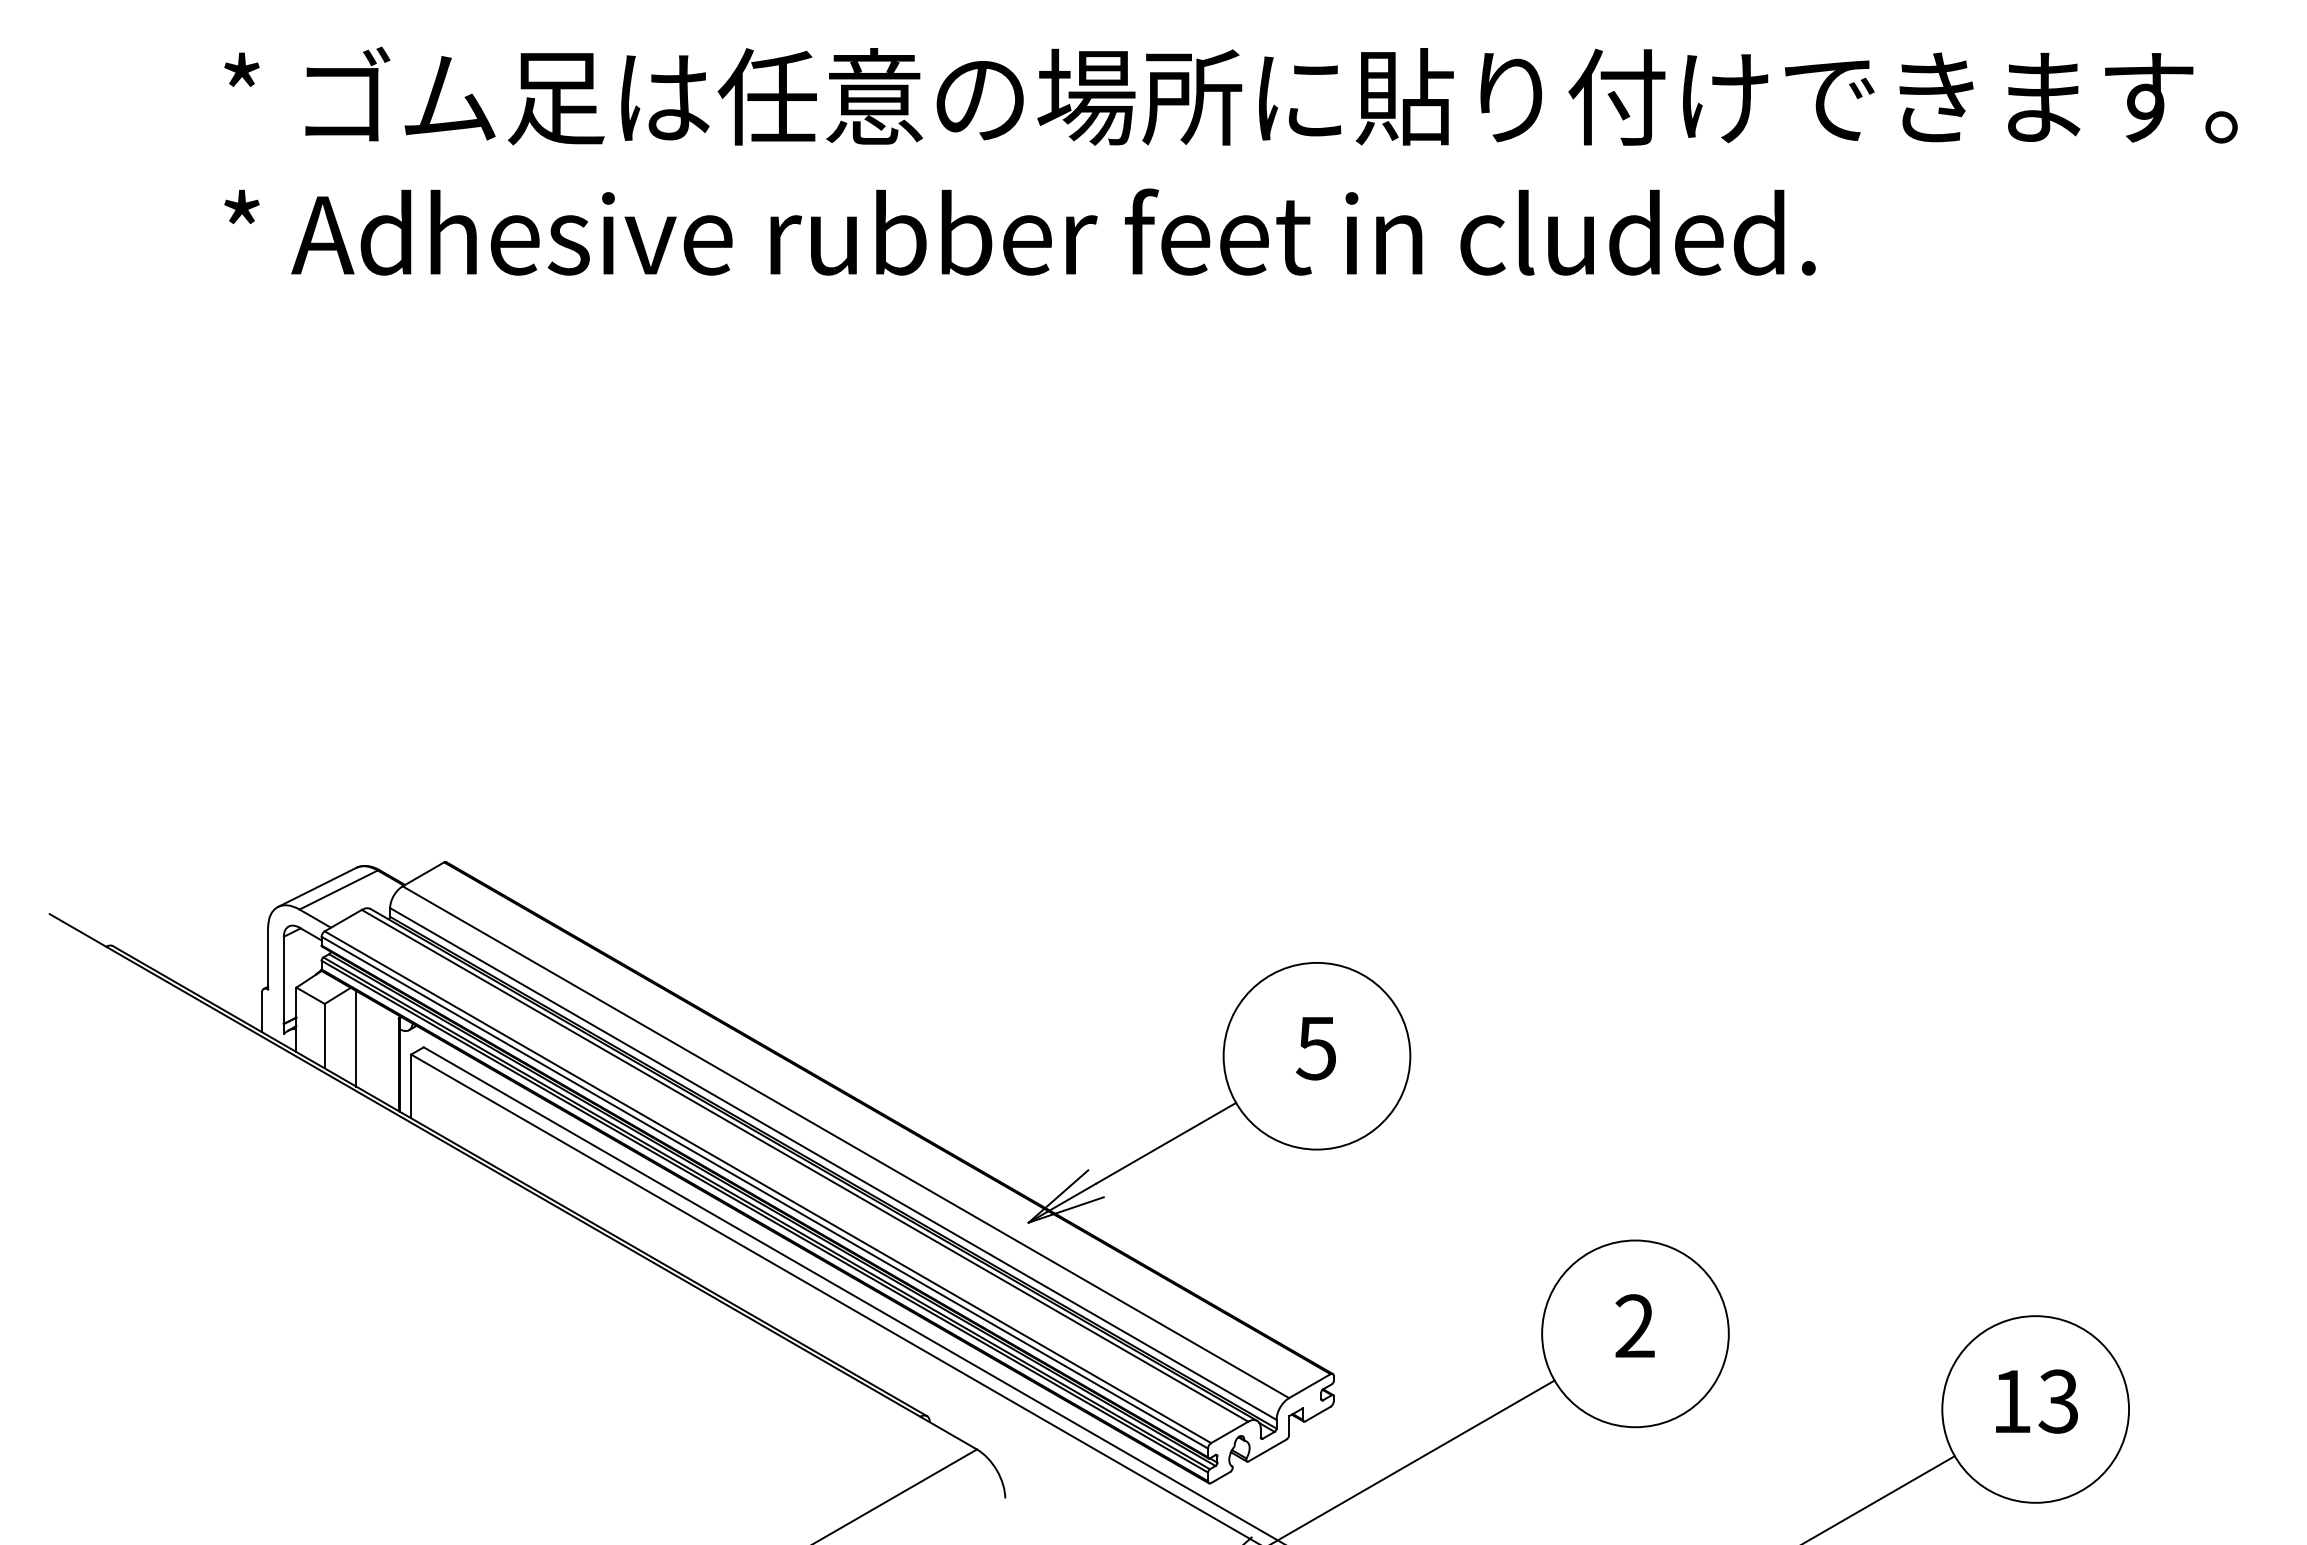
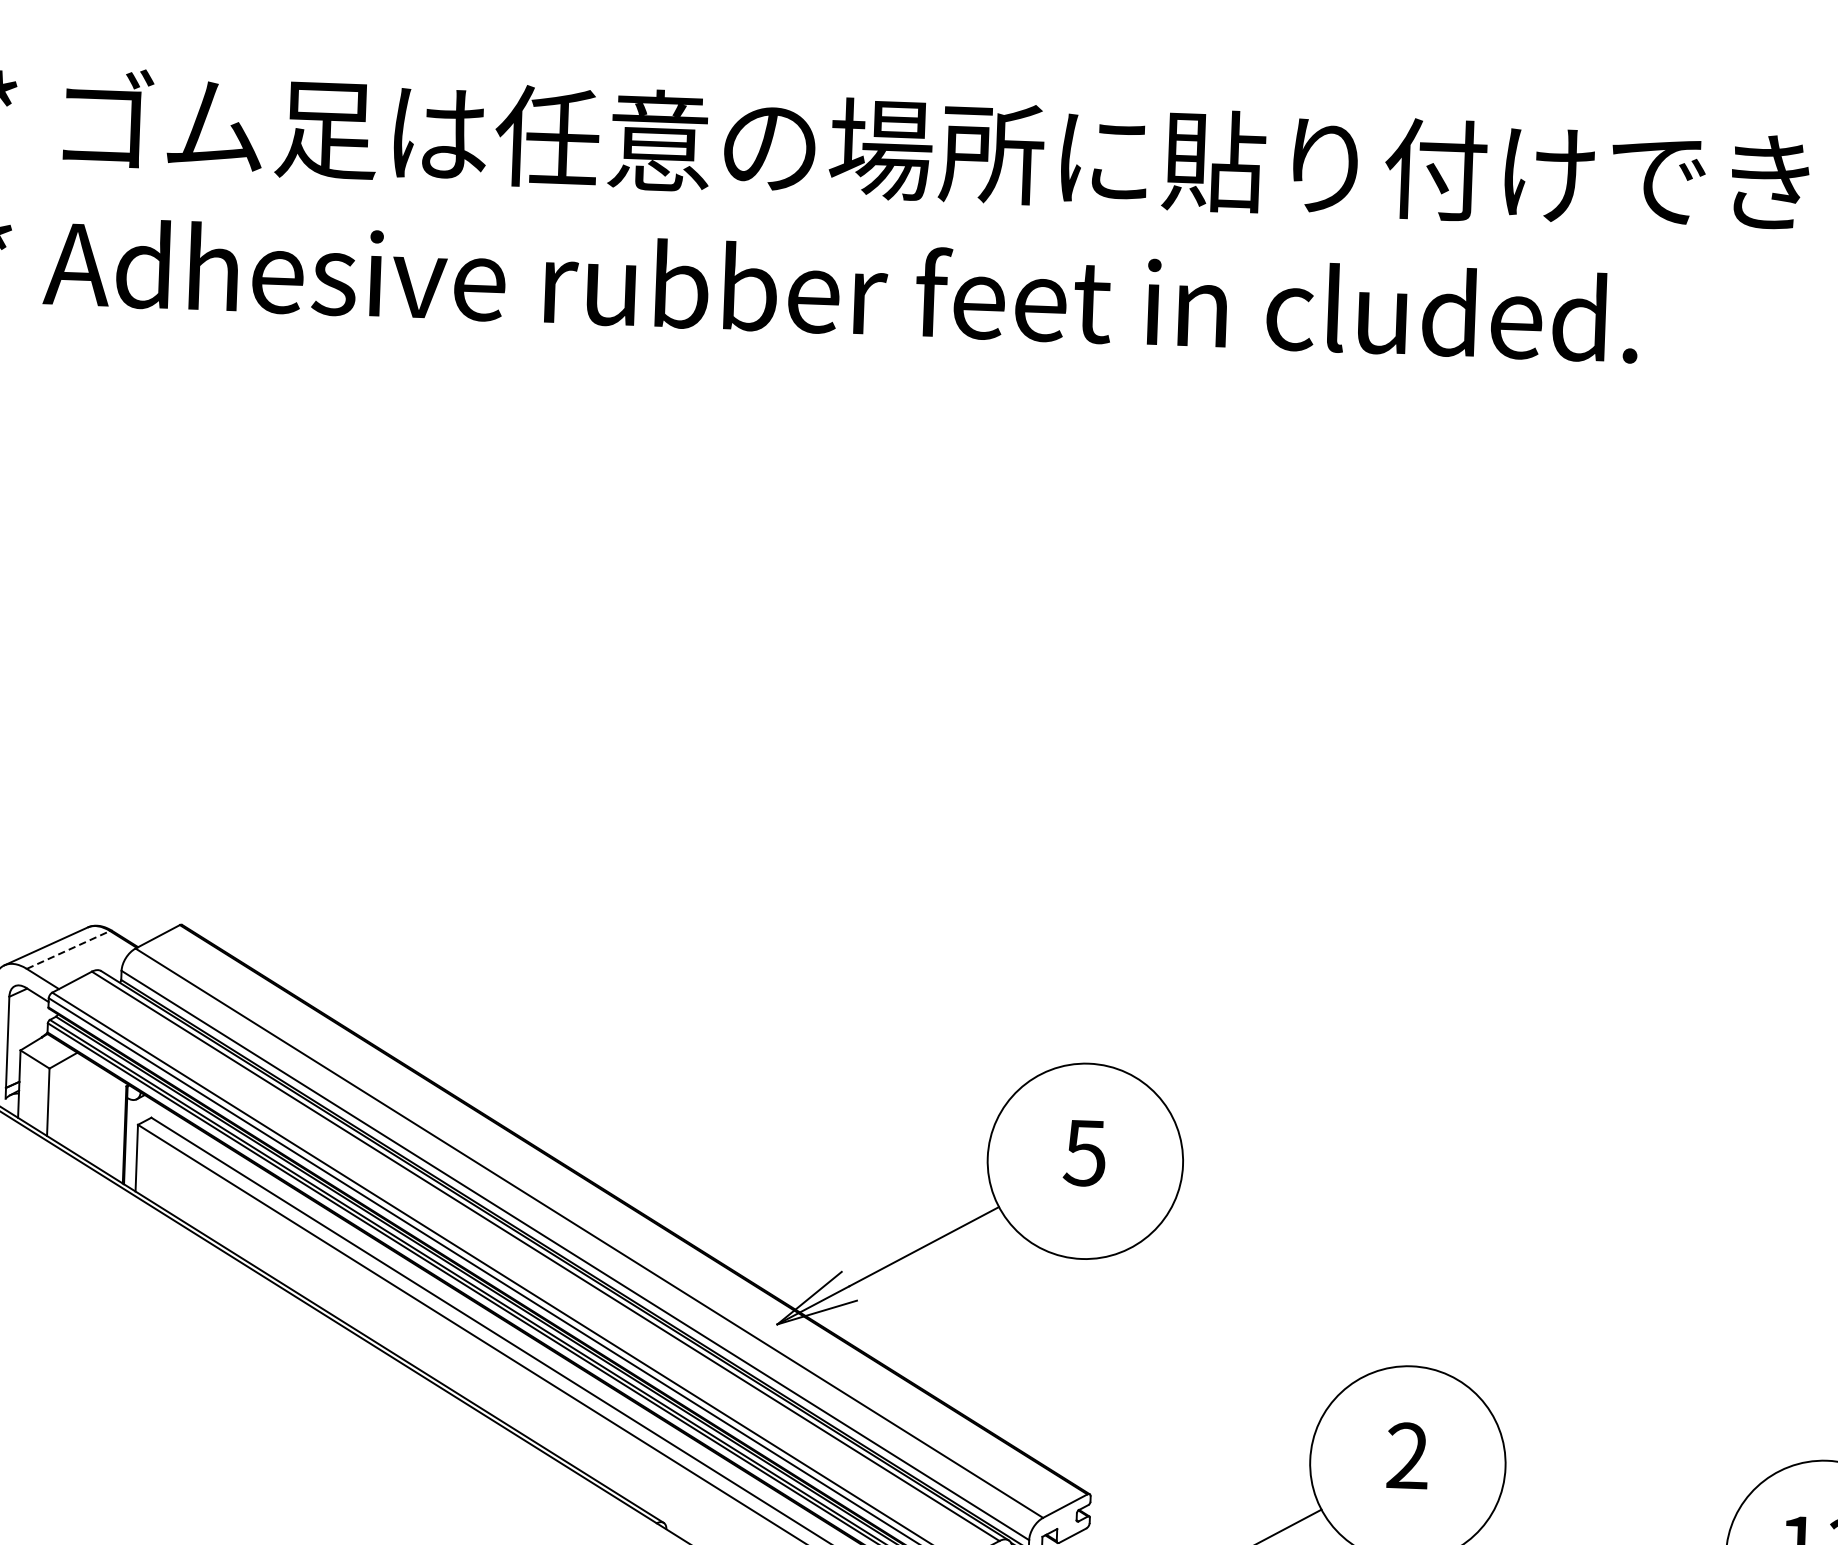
line: (338, 890) -> (68, 950), solid -> dashed
line: (356, 1038) -> (81, 1105), removed

